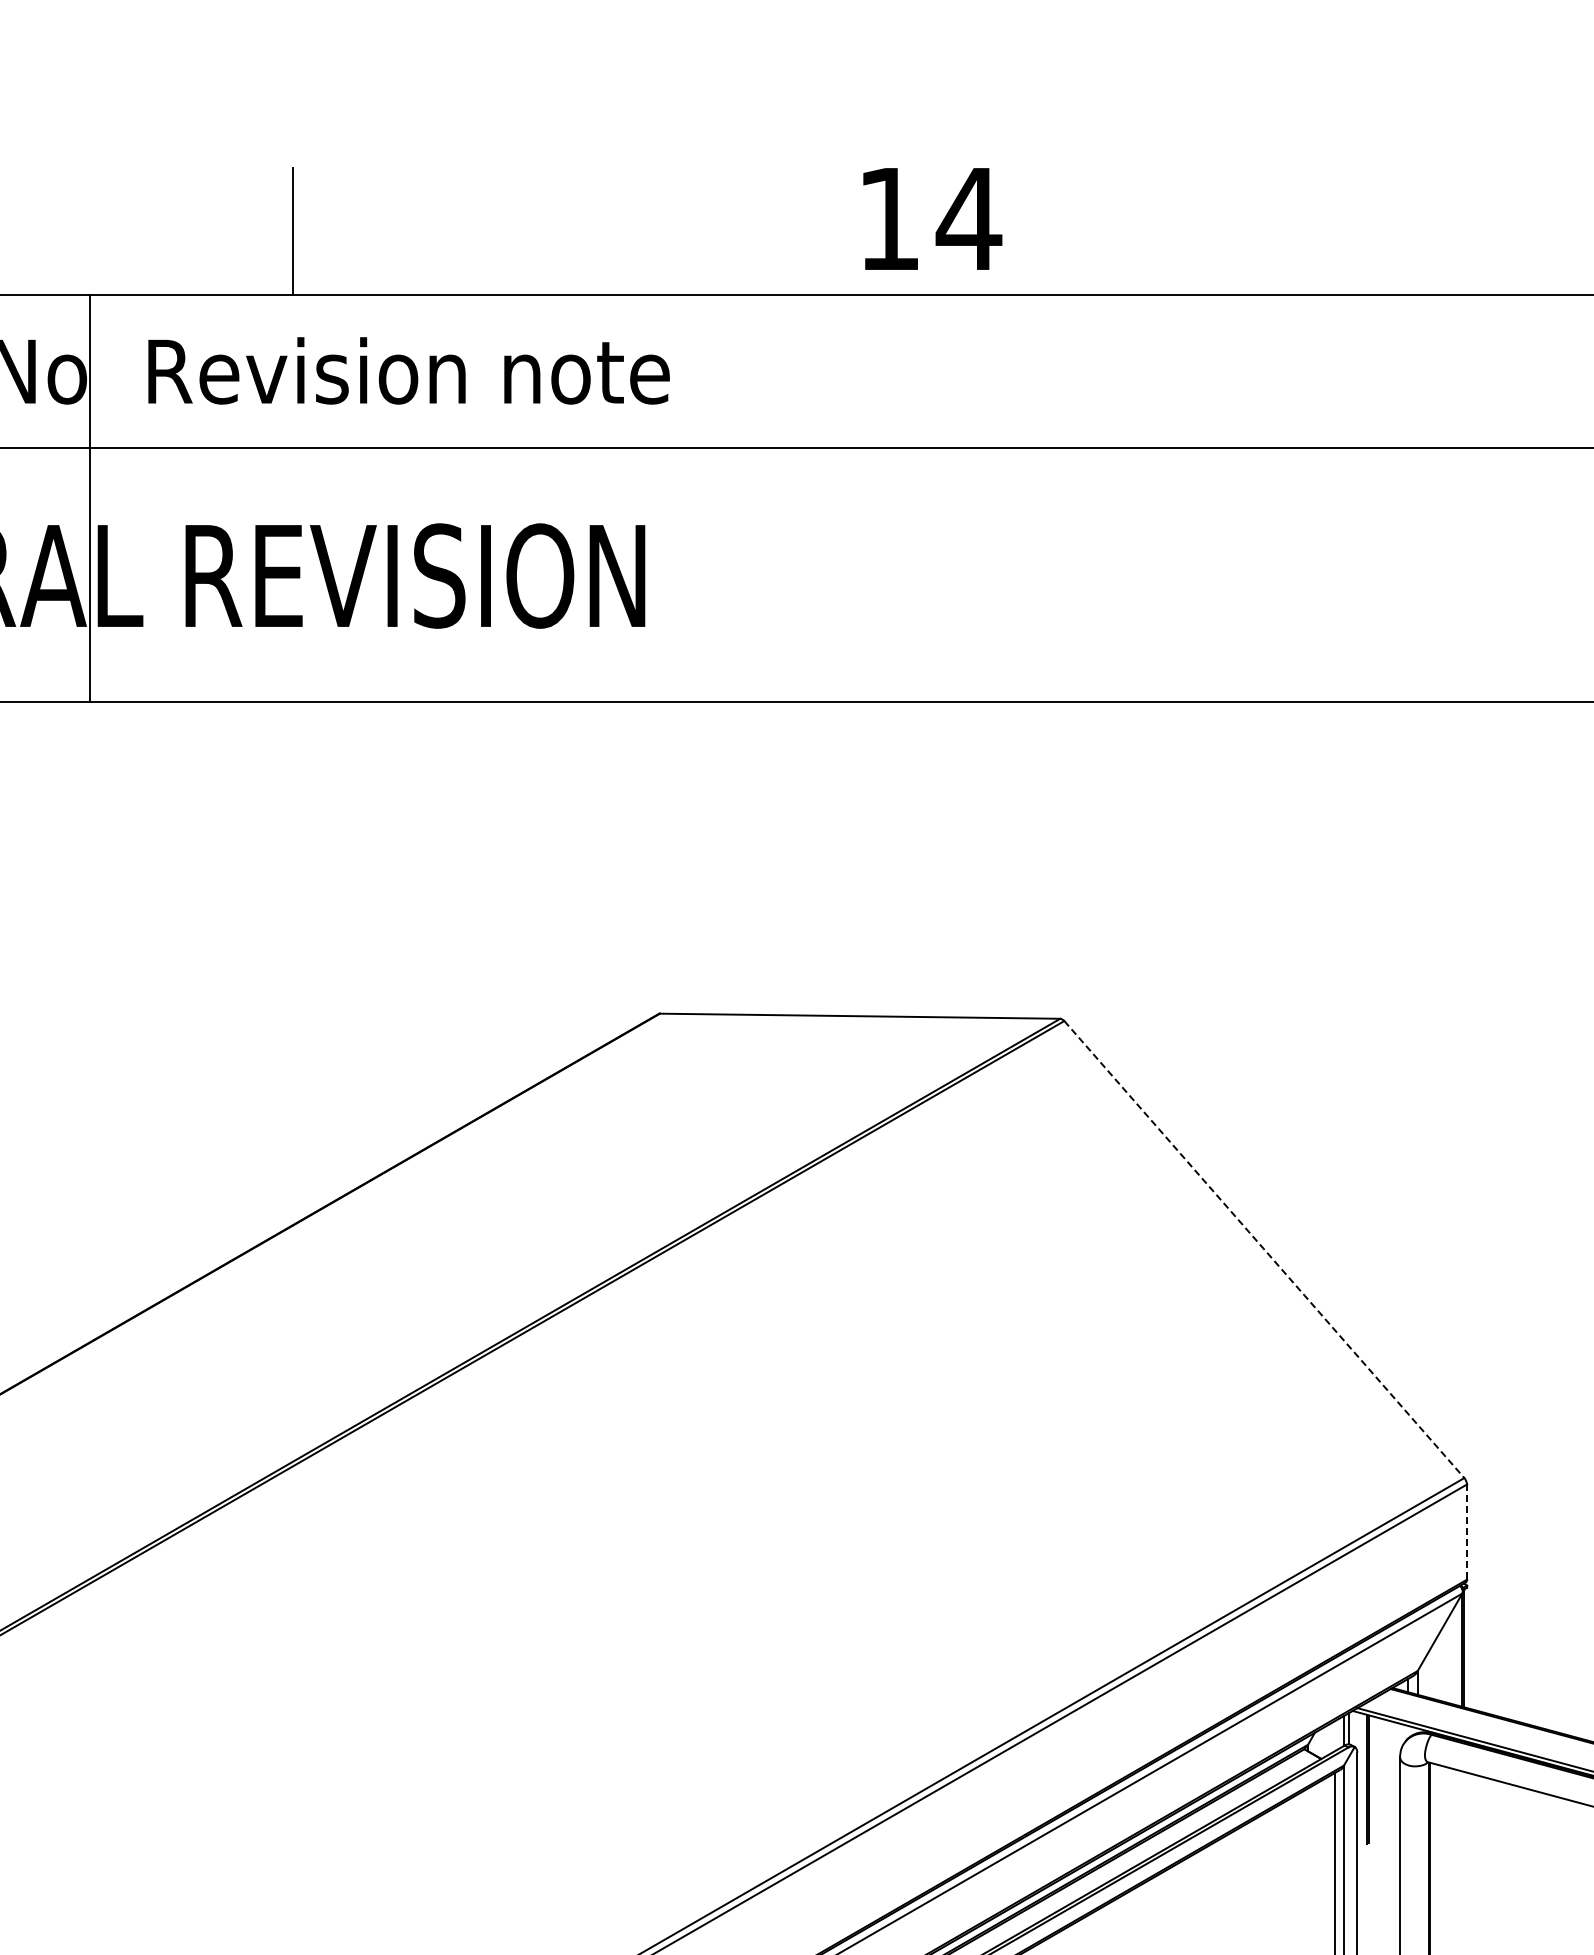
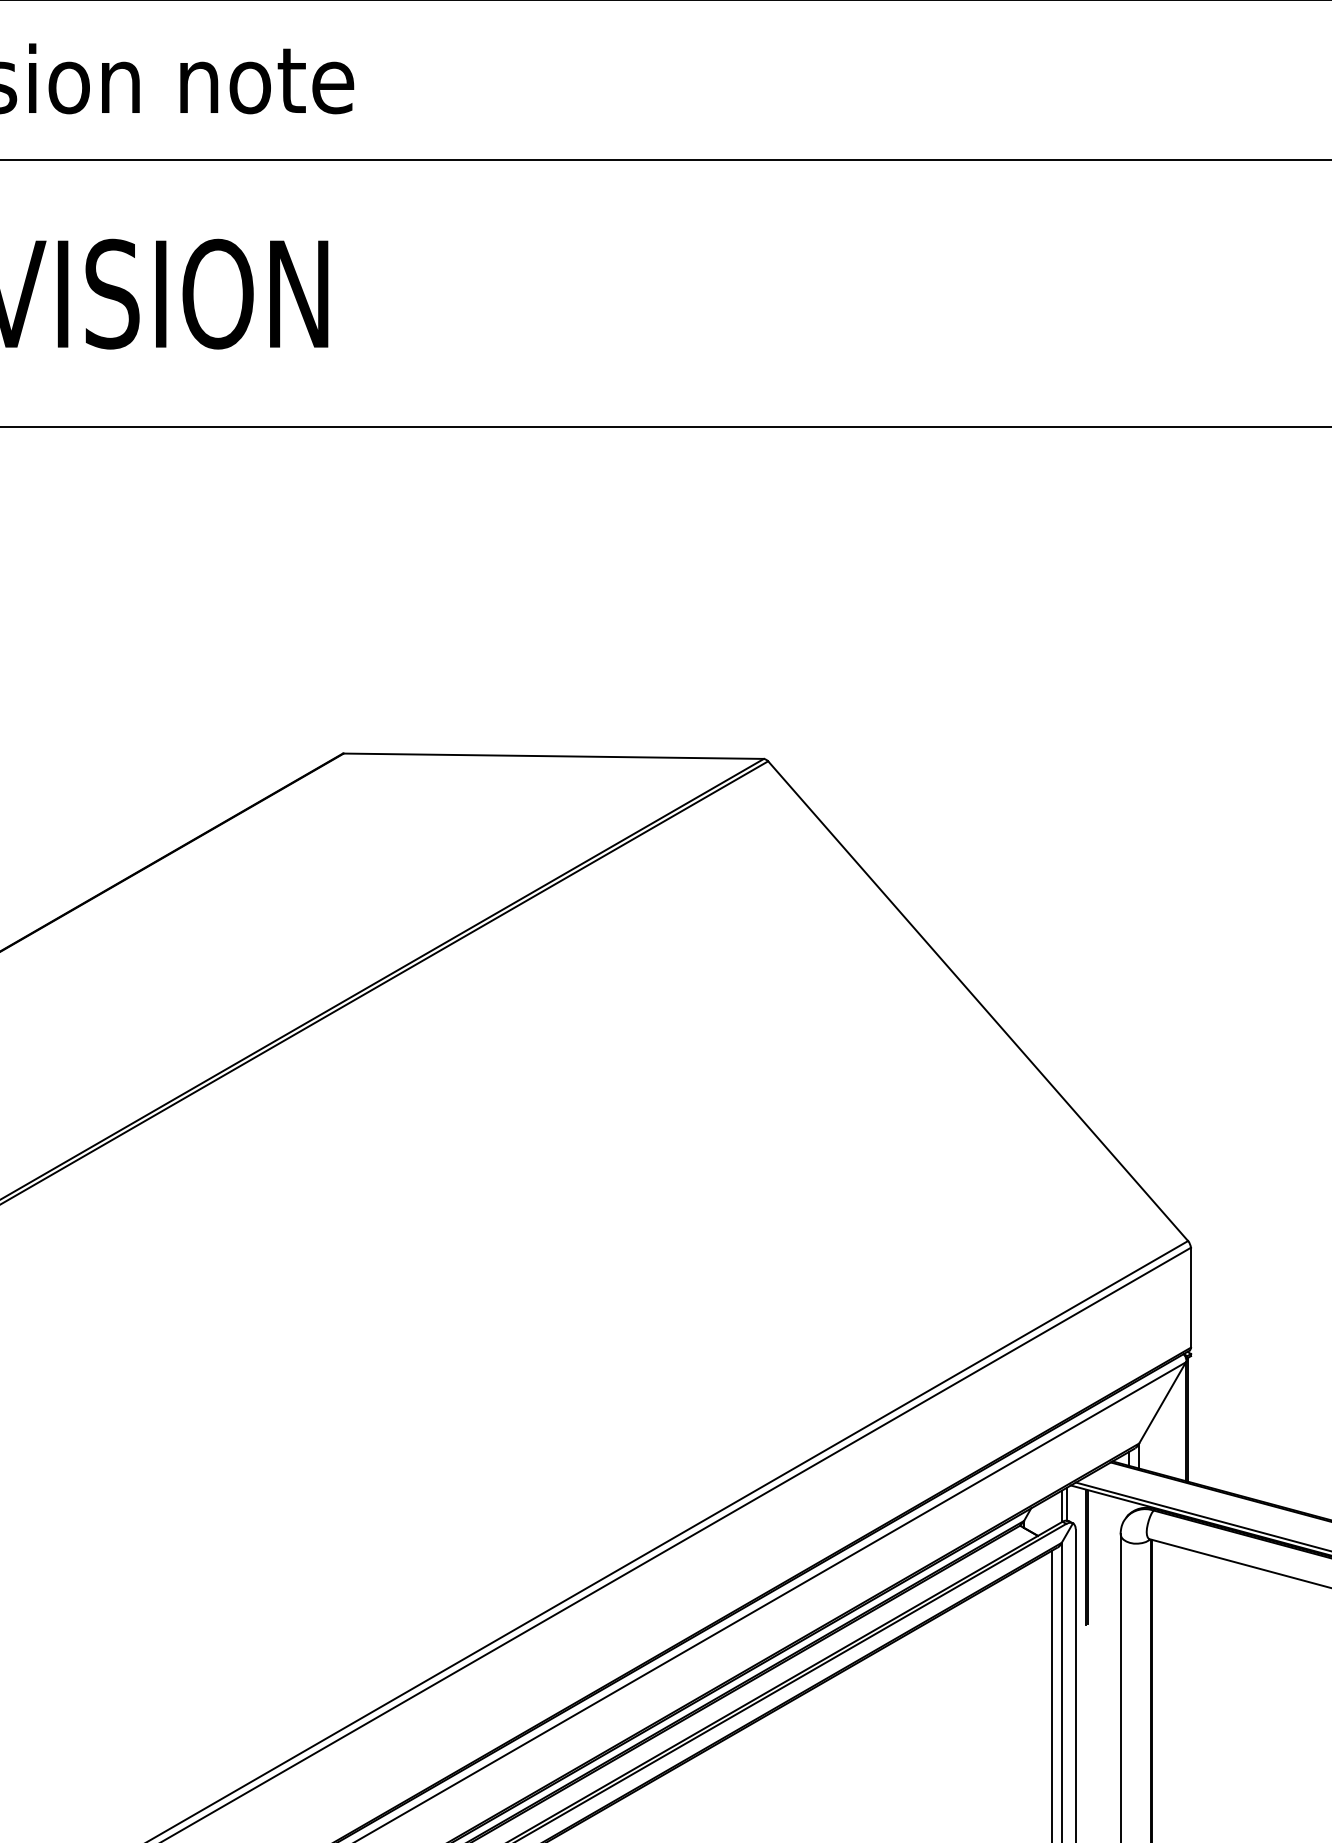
line: (1264, 1249) -> (978, 1001), dashed -> solid
line: (1467, 1532) -> (1191, 1298), dashed -> solid

